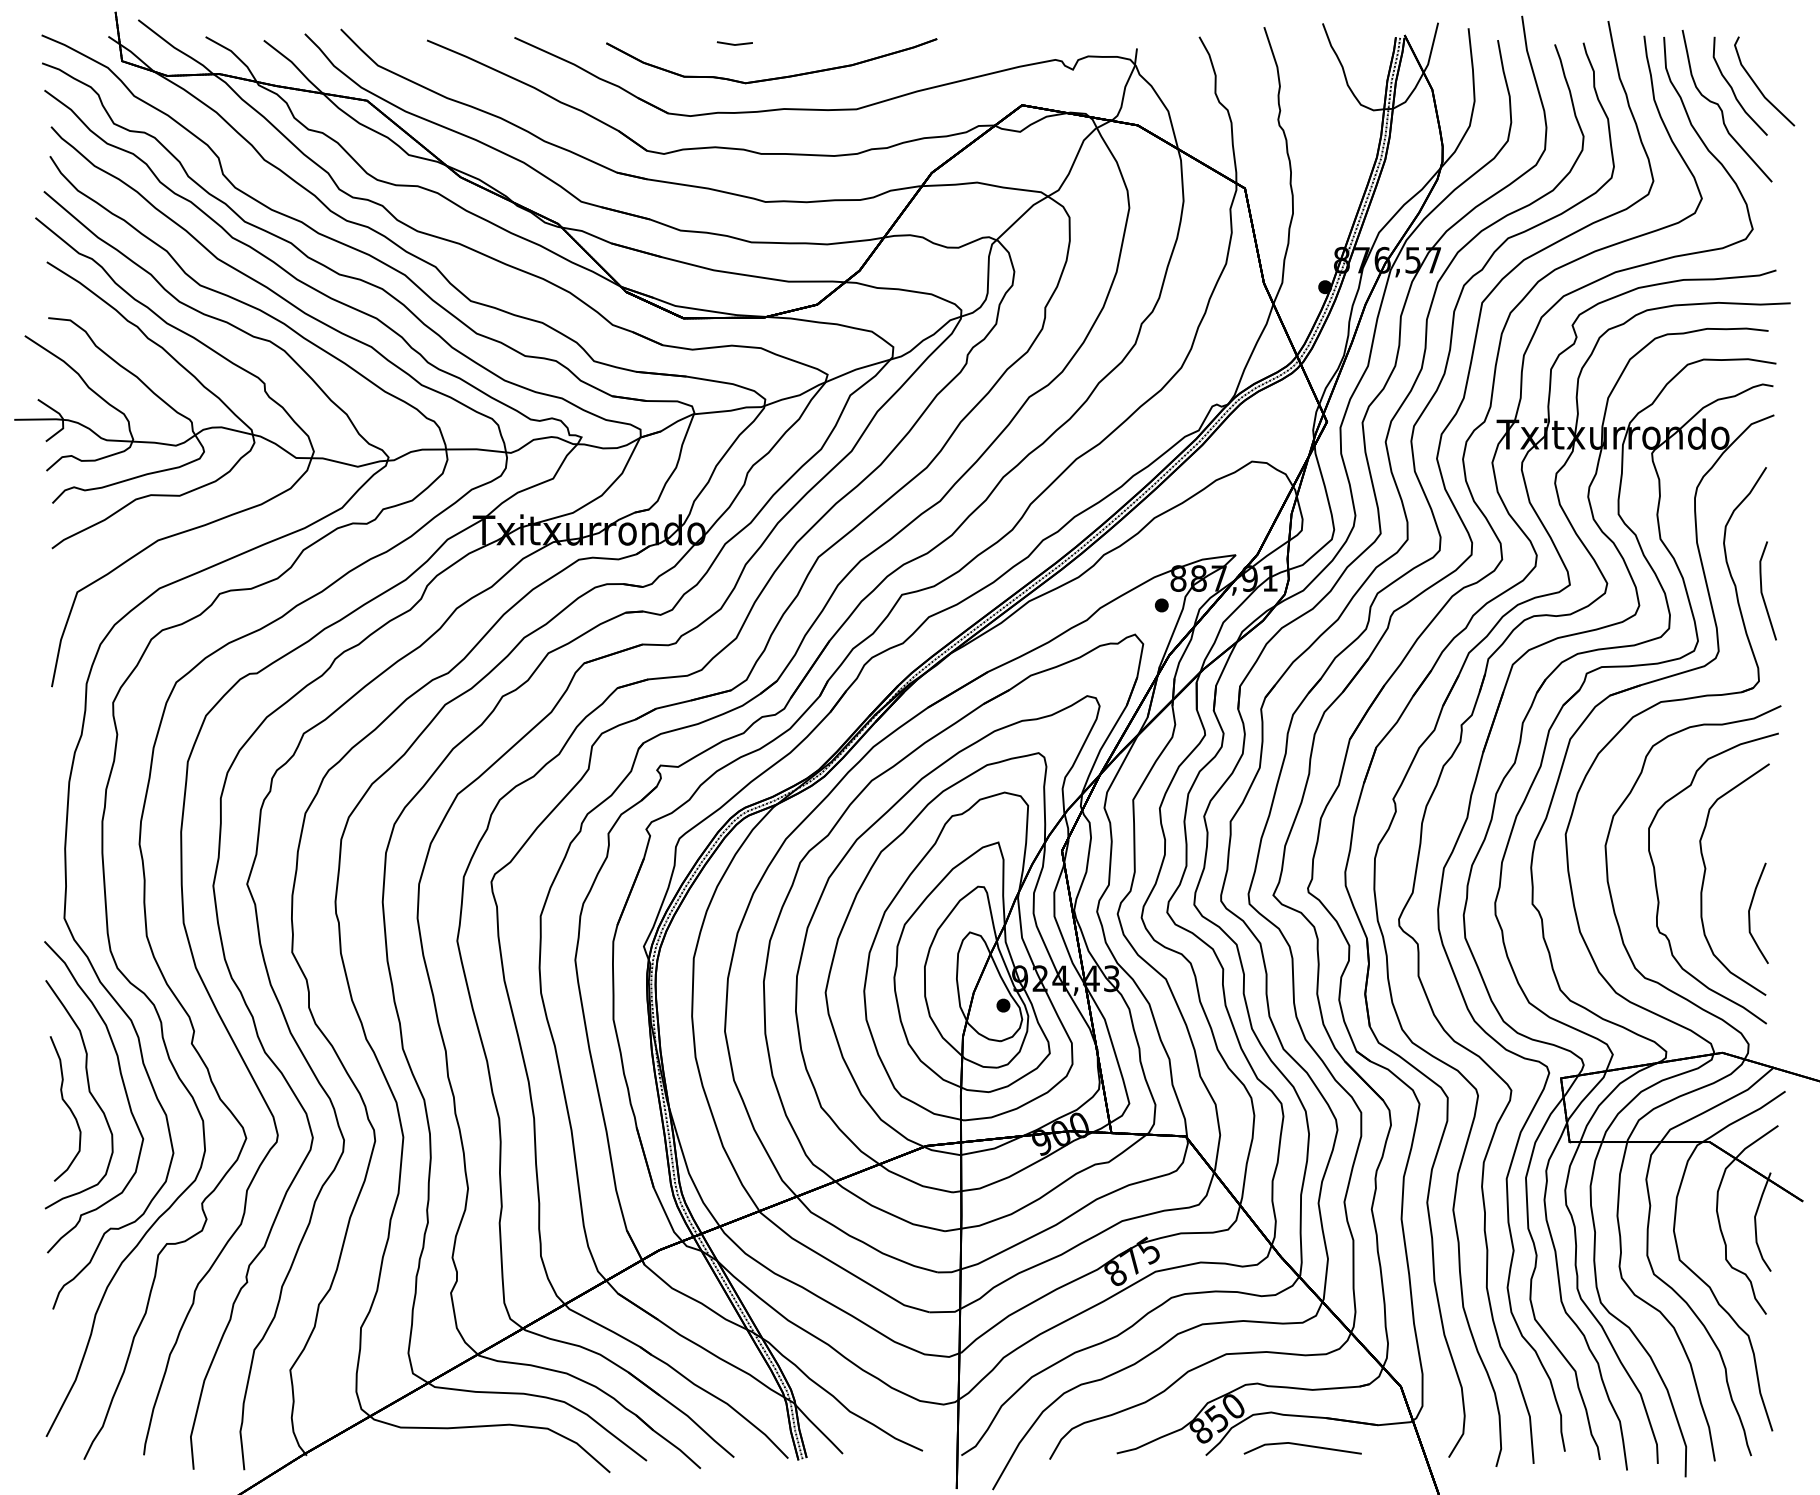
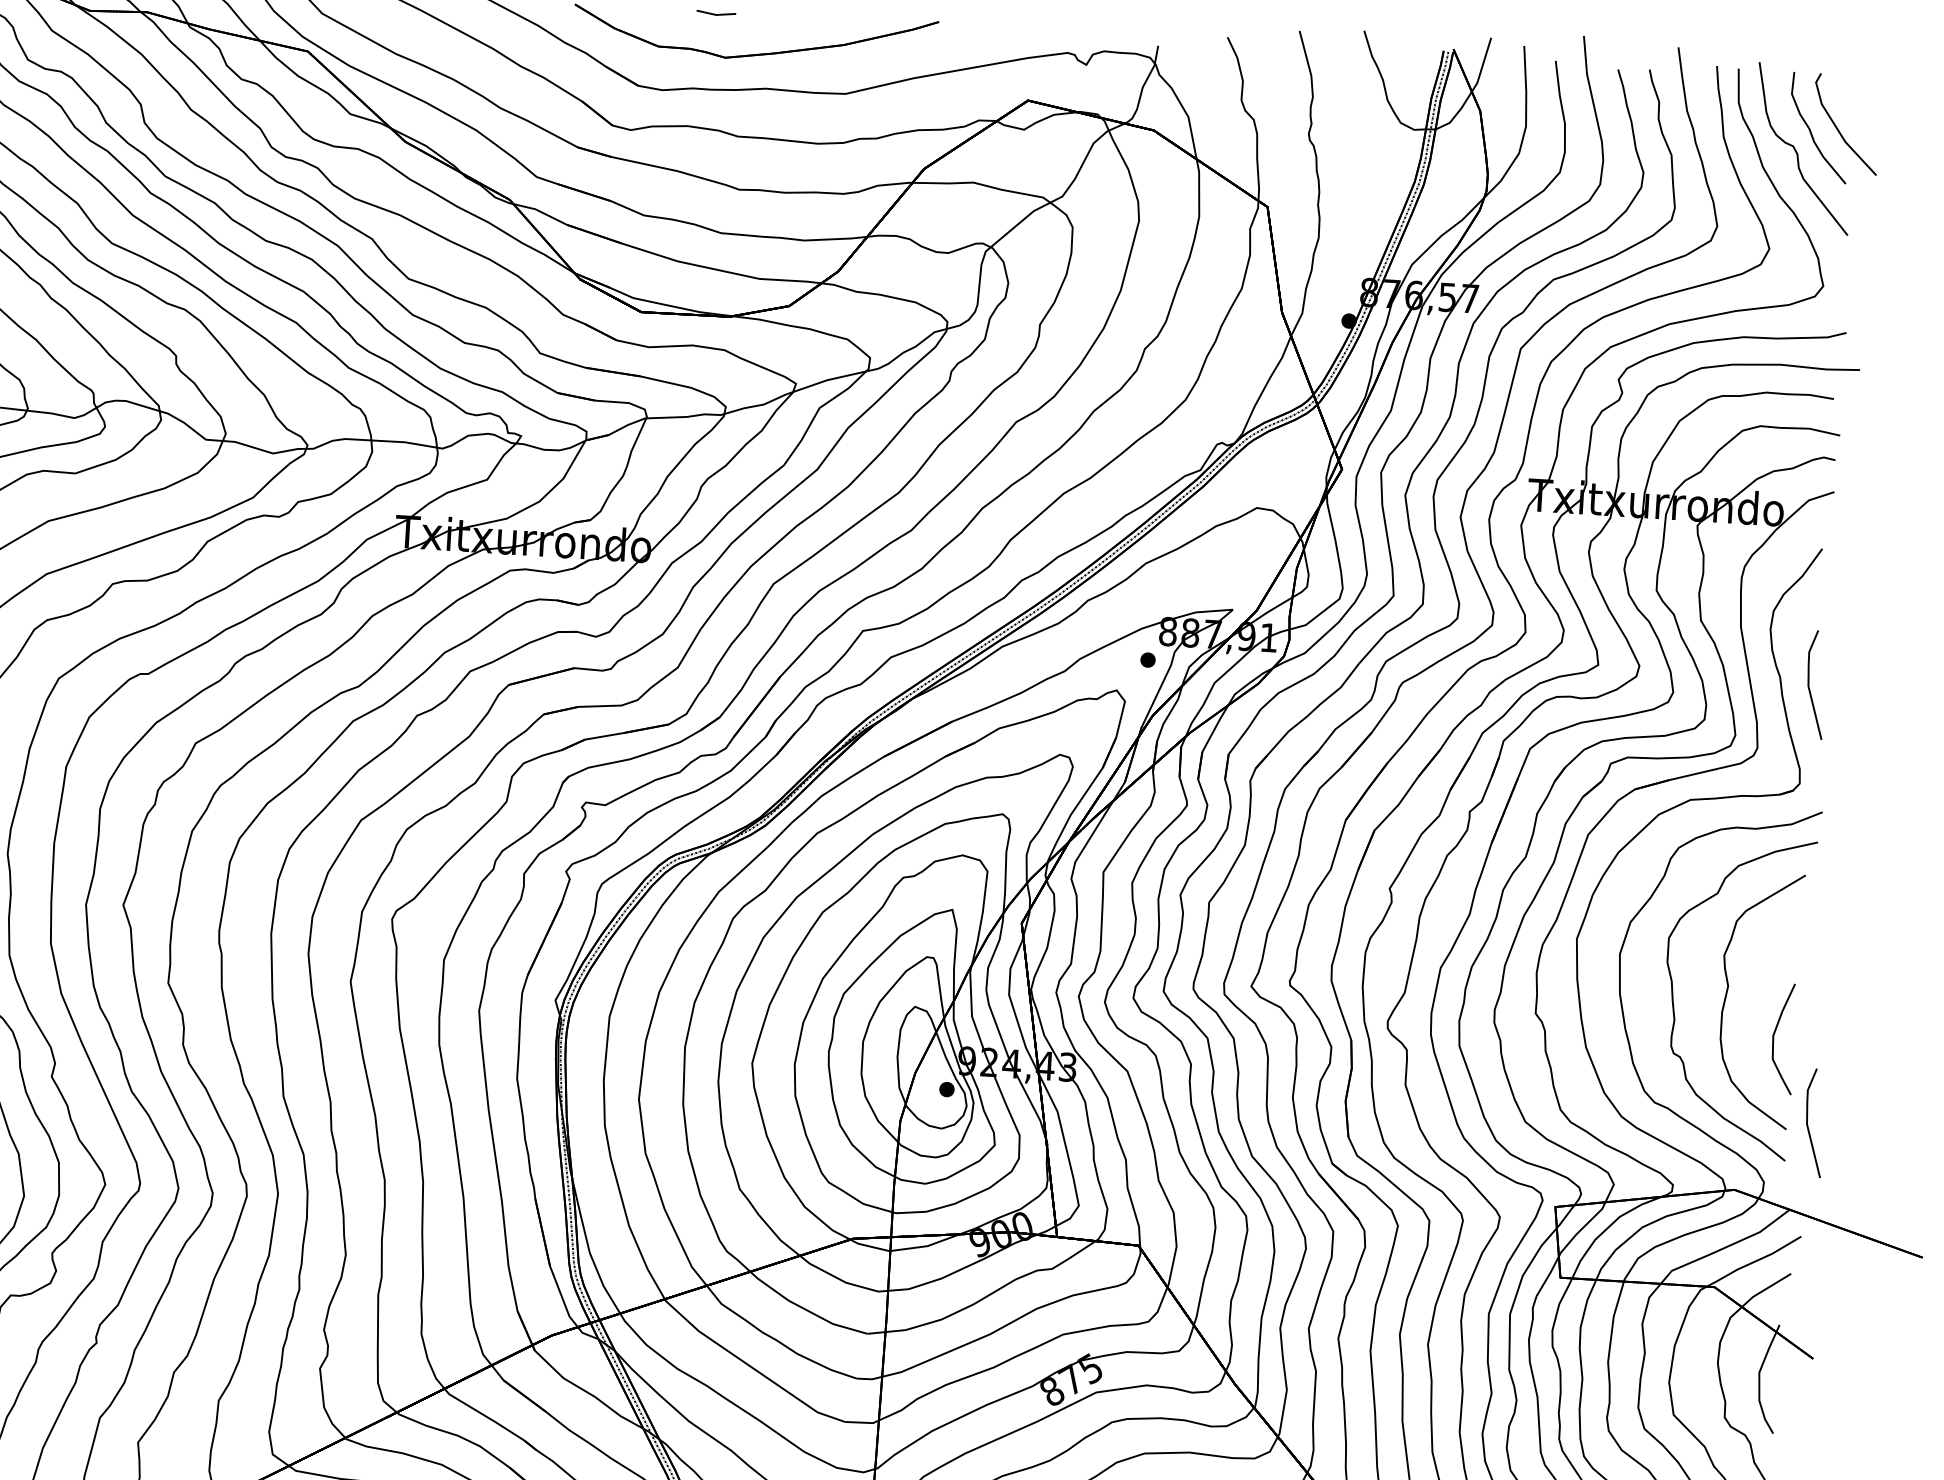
line: (1785, 987) -> (1808, 1122), added

